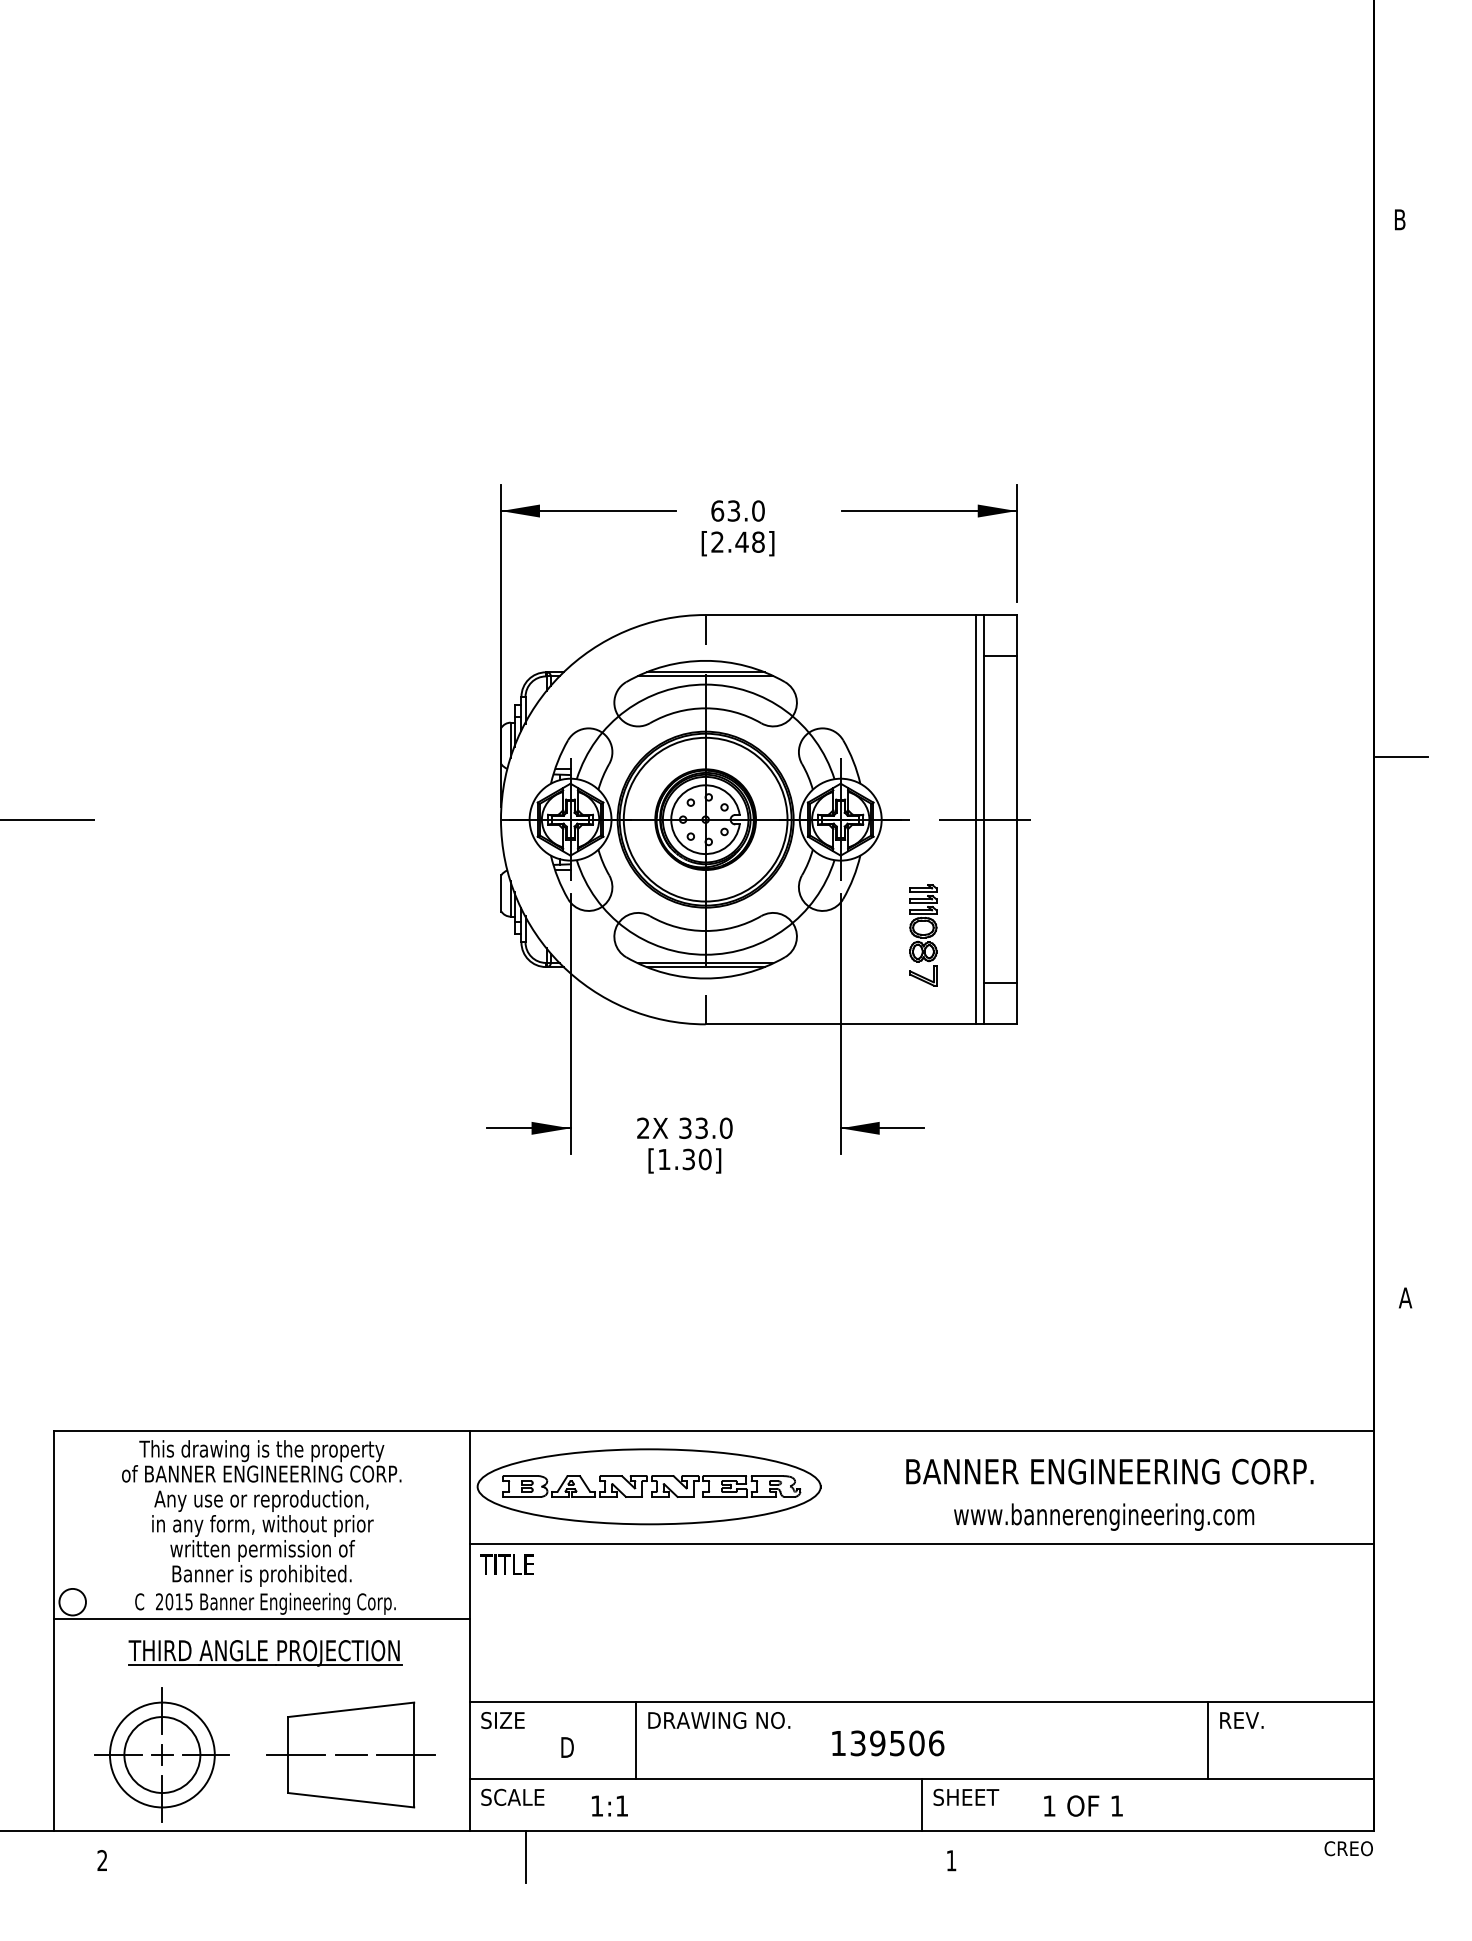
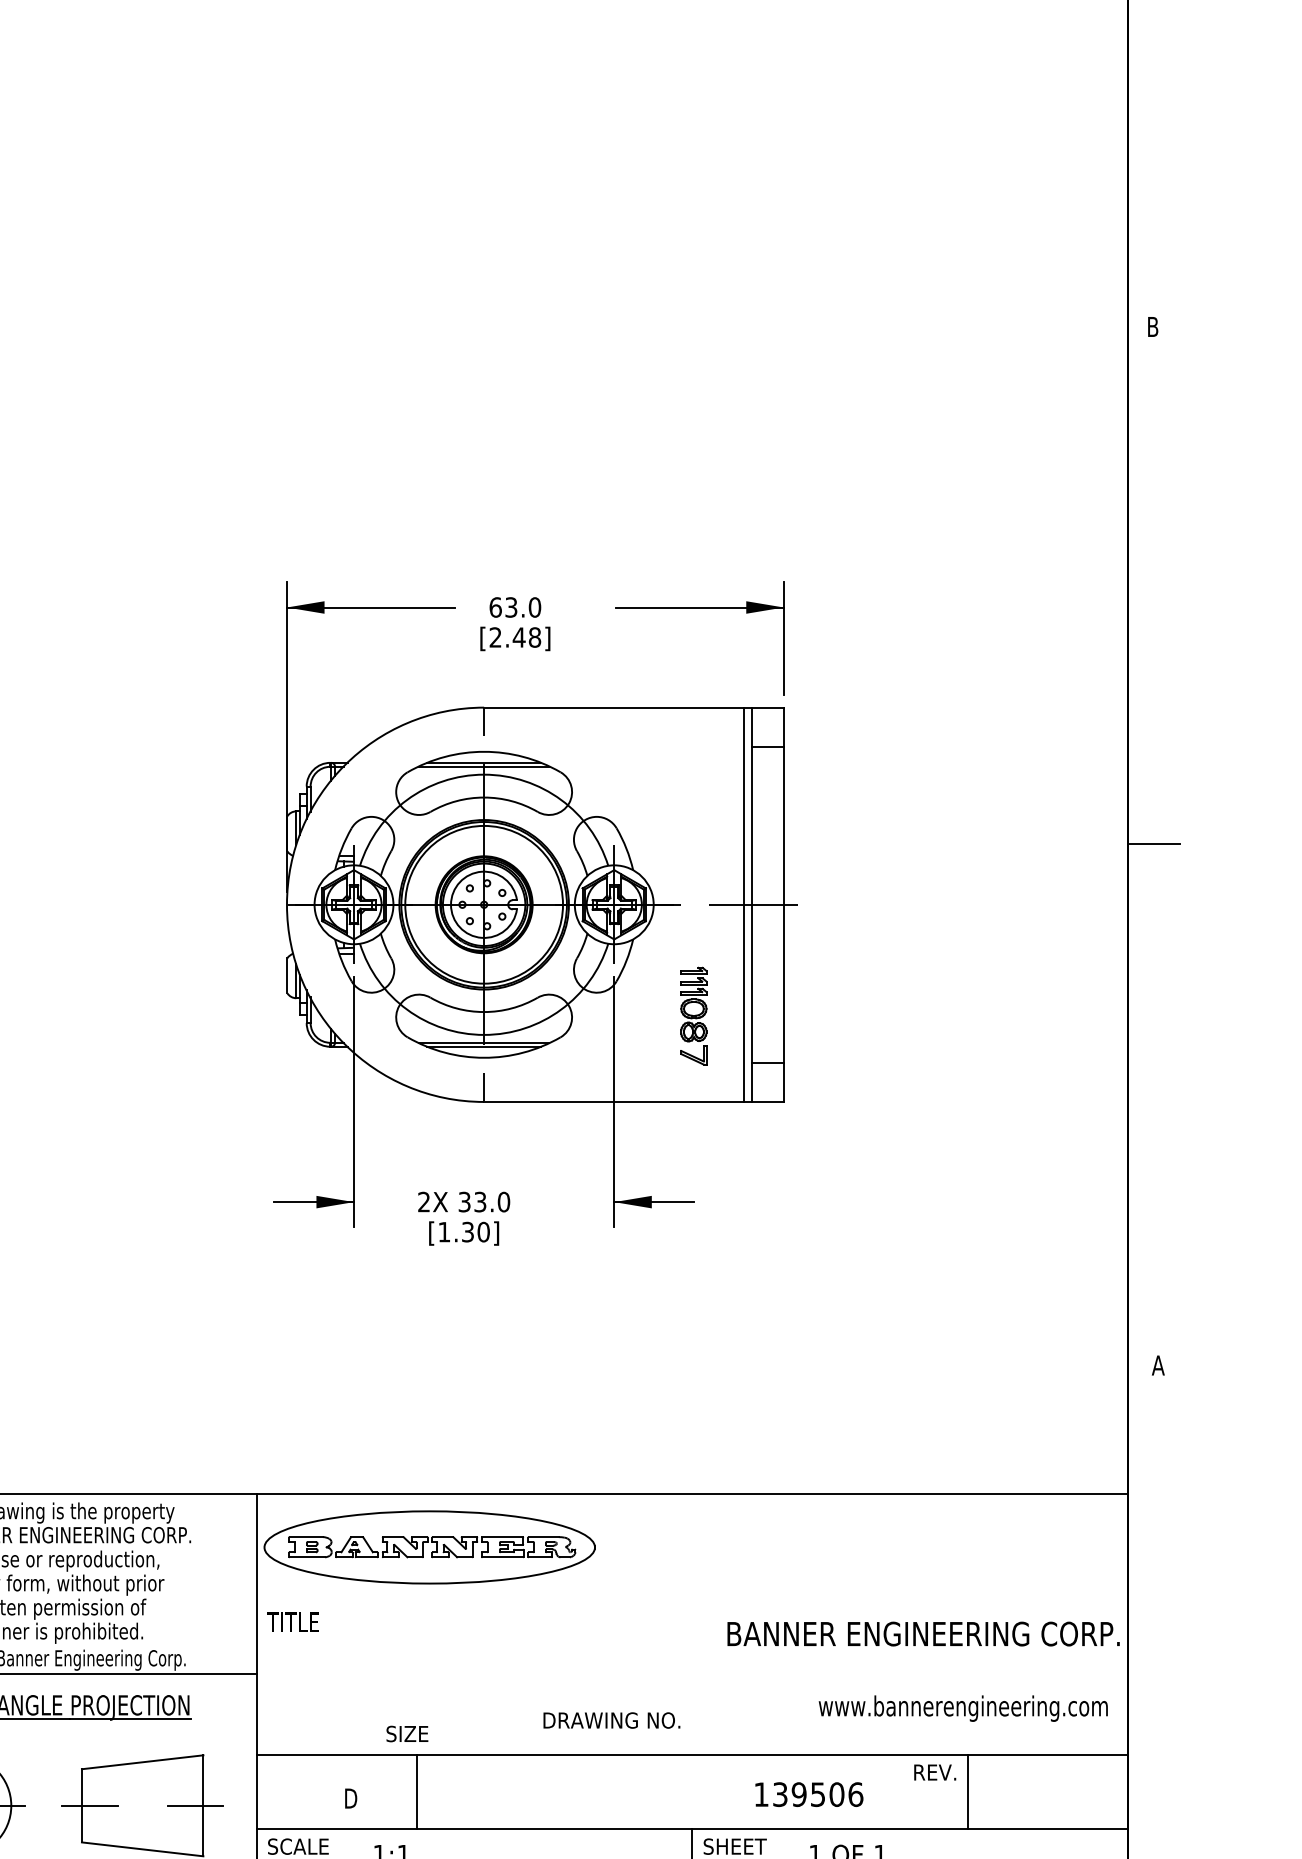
text: (1109, 1471) -> (923, 1633), moved
text: (1104, 1516) -> (963, 1708), moved
line: (921, 1543) -> (692, 1602), removed
text: (502, 1720) -> (406, 1734), moved
text: (719, 1720) -> (612, 1720), moved
text: (1241, 1720) -> (934, 1772), moved
text: (888, 1743) -> (809, 1794), moved
line: (350, 1755) -> (142, 1806), removed

